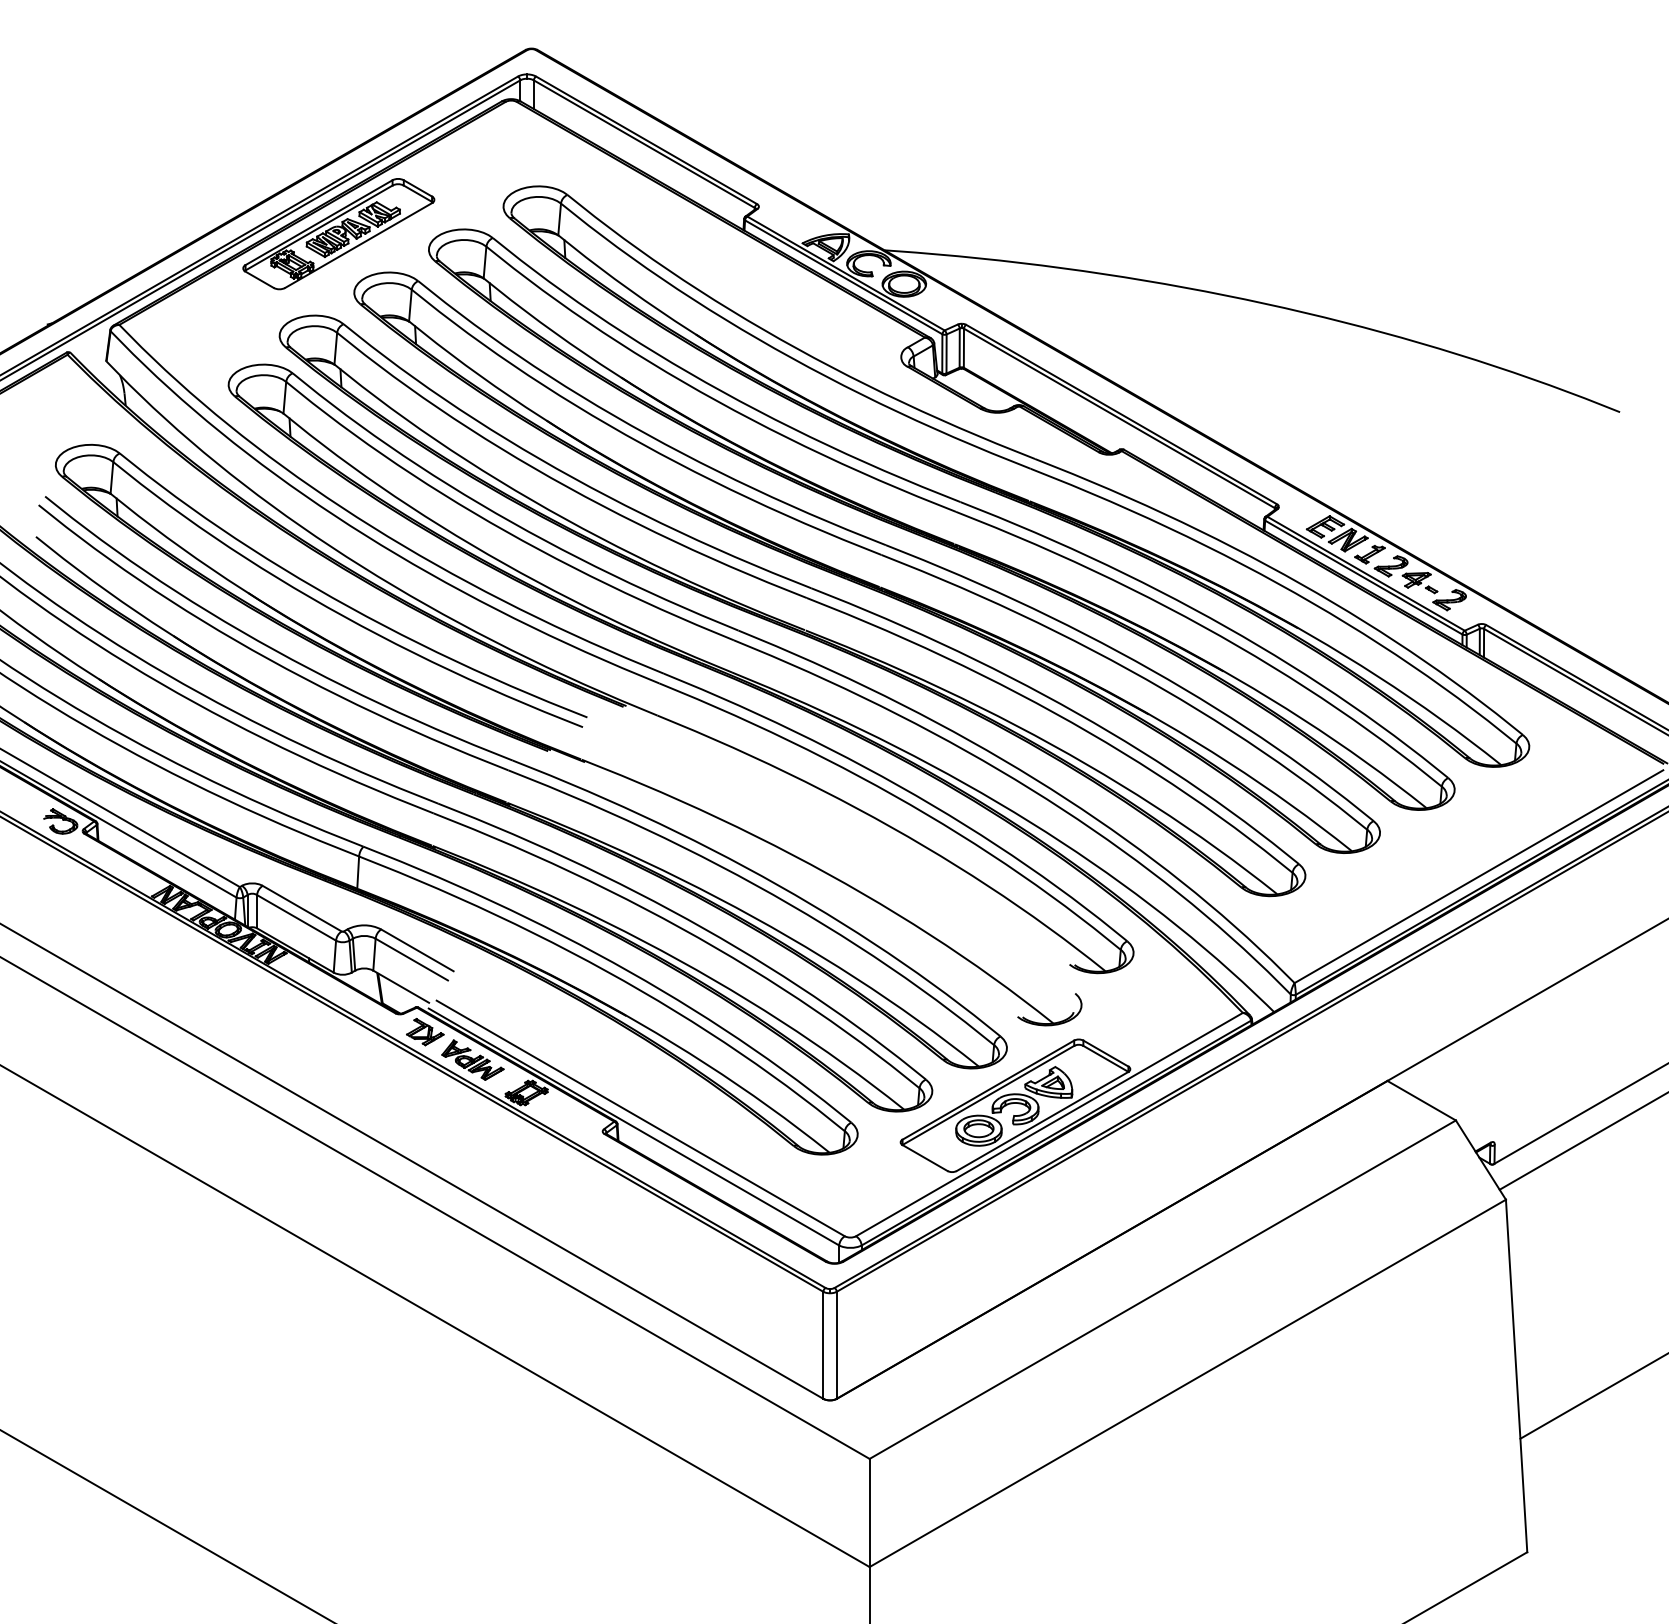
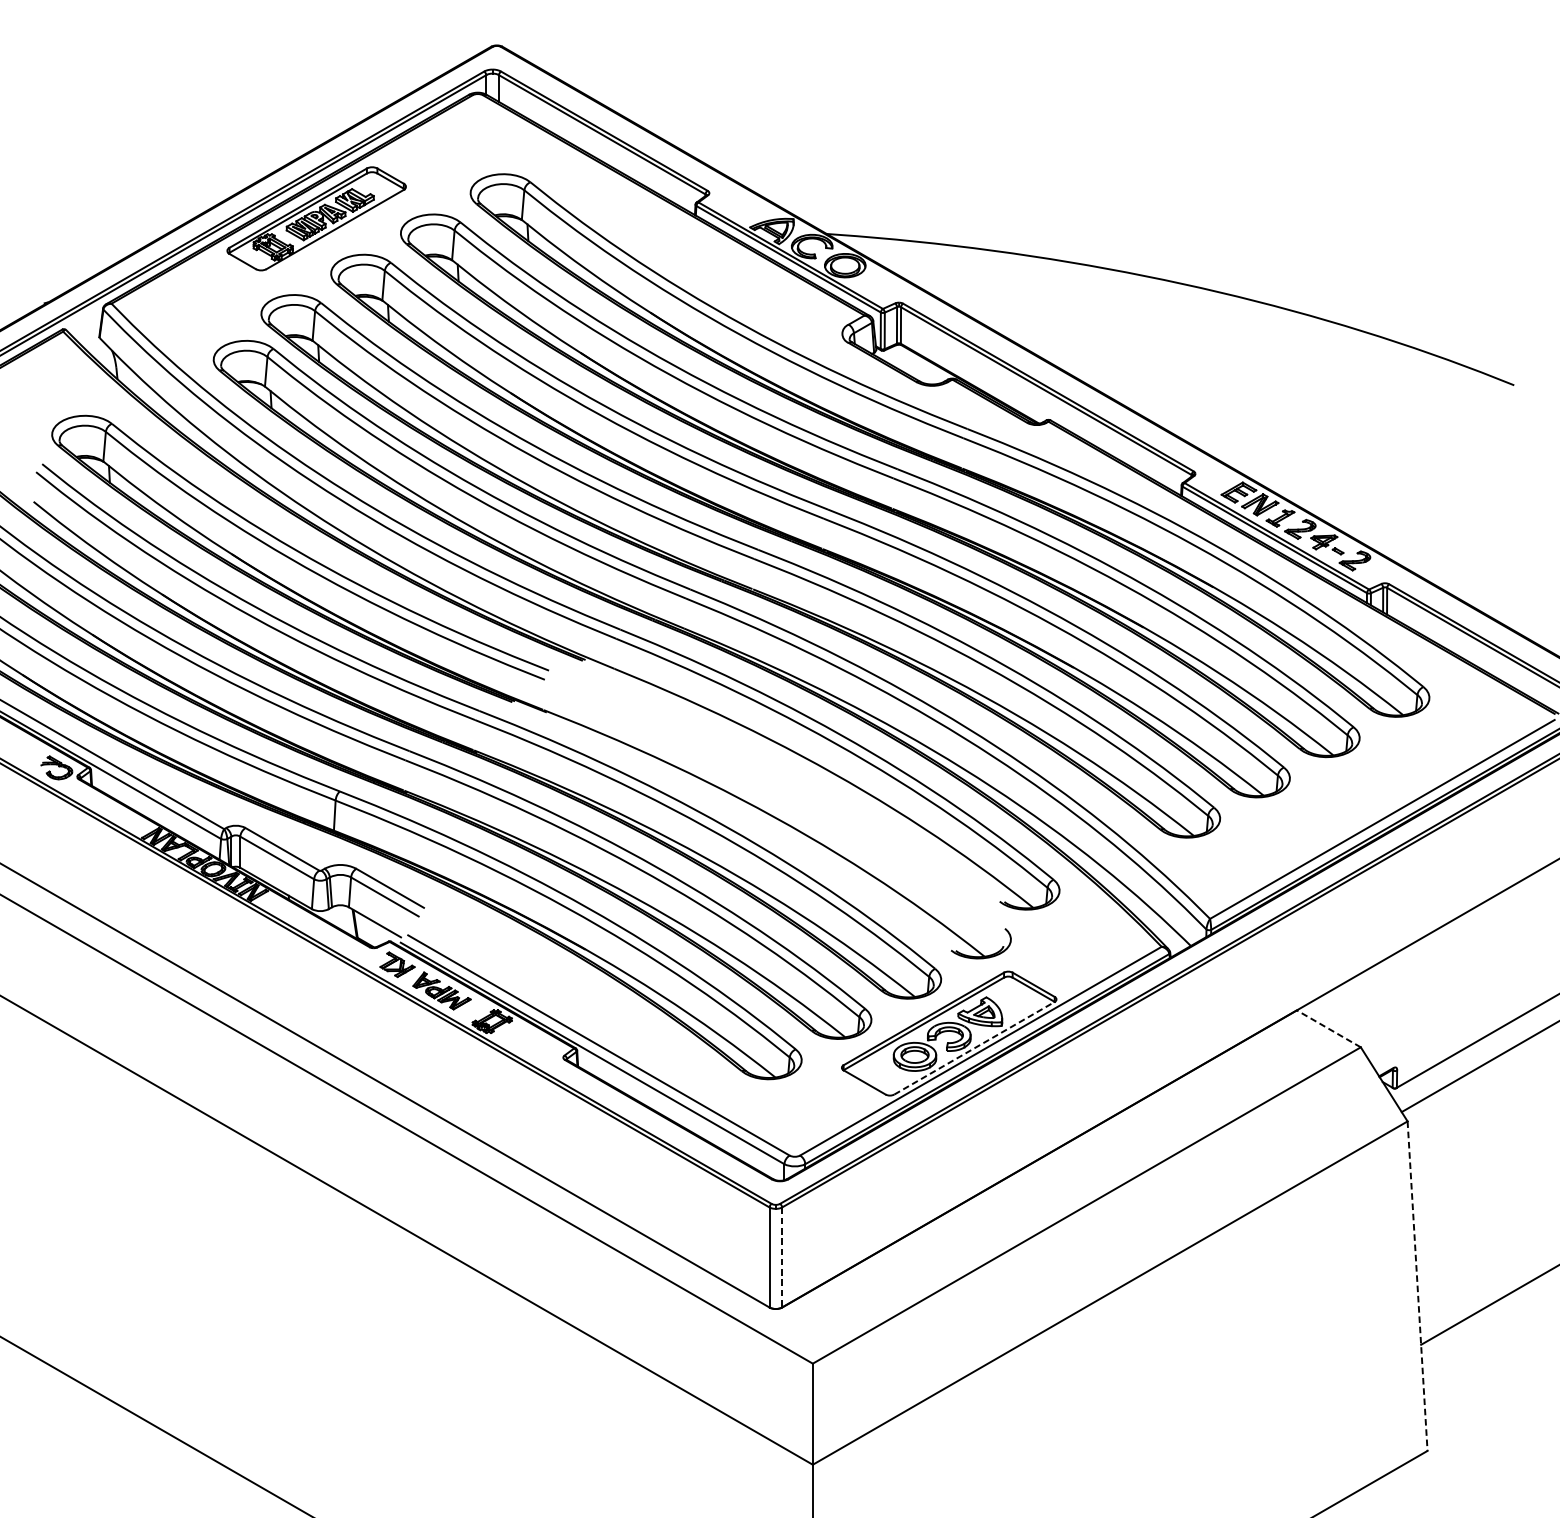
line: (1421, 1100) -> (1328, 1028), solid -> dashed
line: (1043, 1121) -> (975, 1048), solid -> dashed
line: (836, 1345) -> (781, 1257), solid -> dashed
line: (1516, 1376) -> (1417, 1286), solid -> dashed

